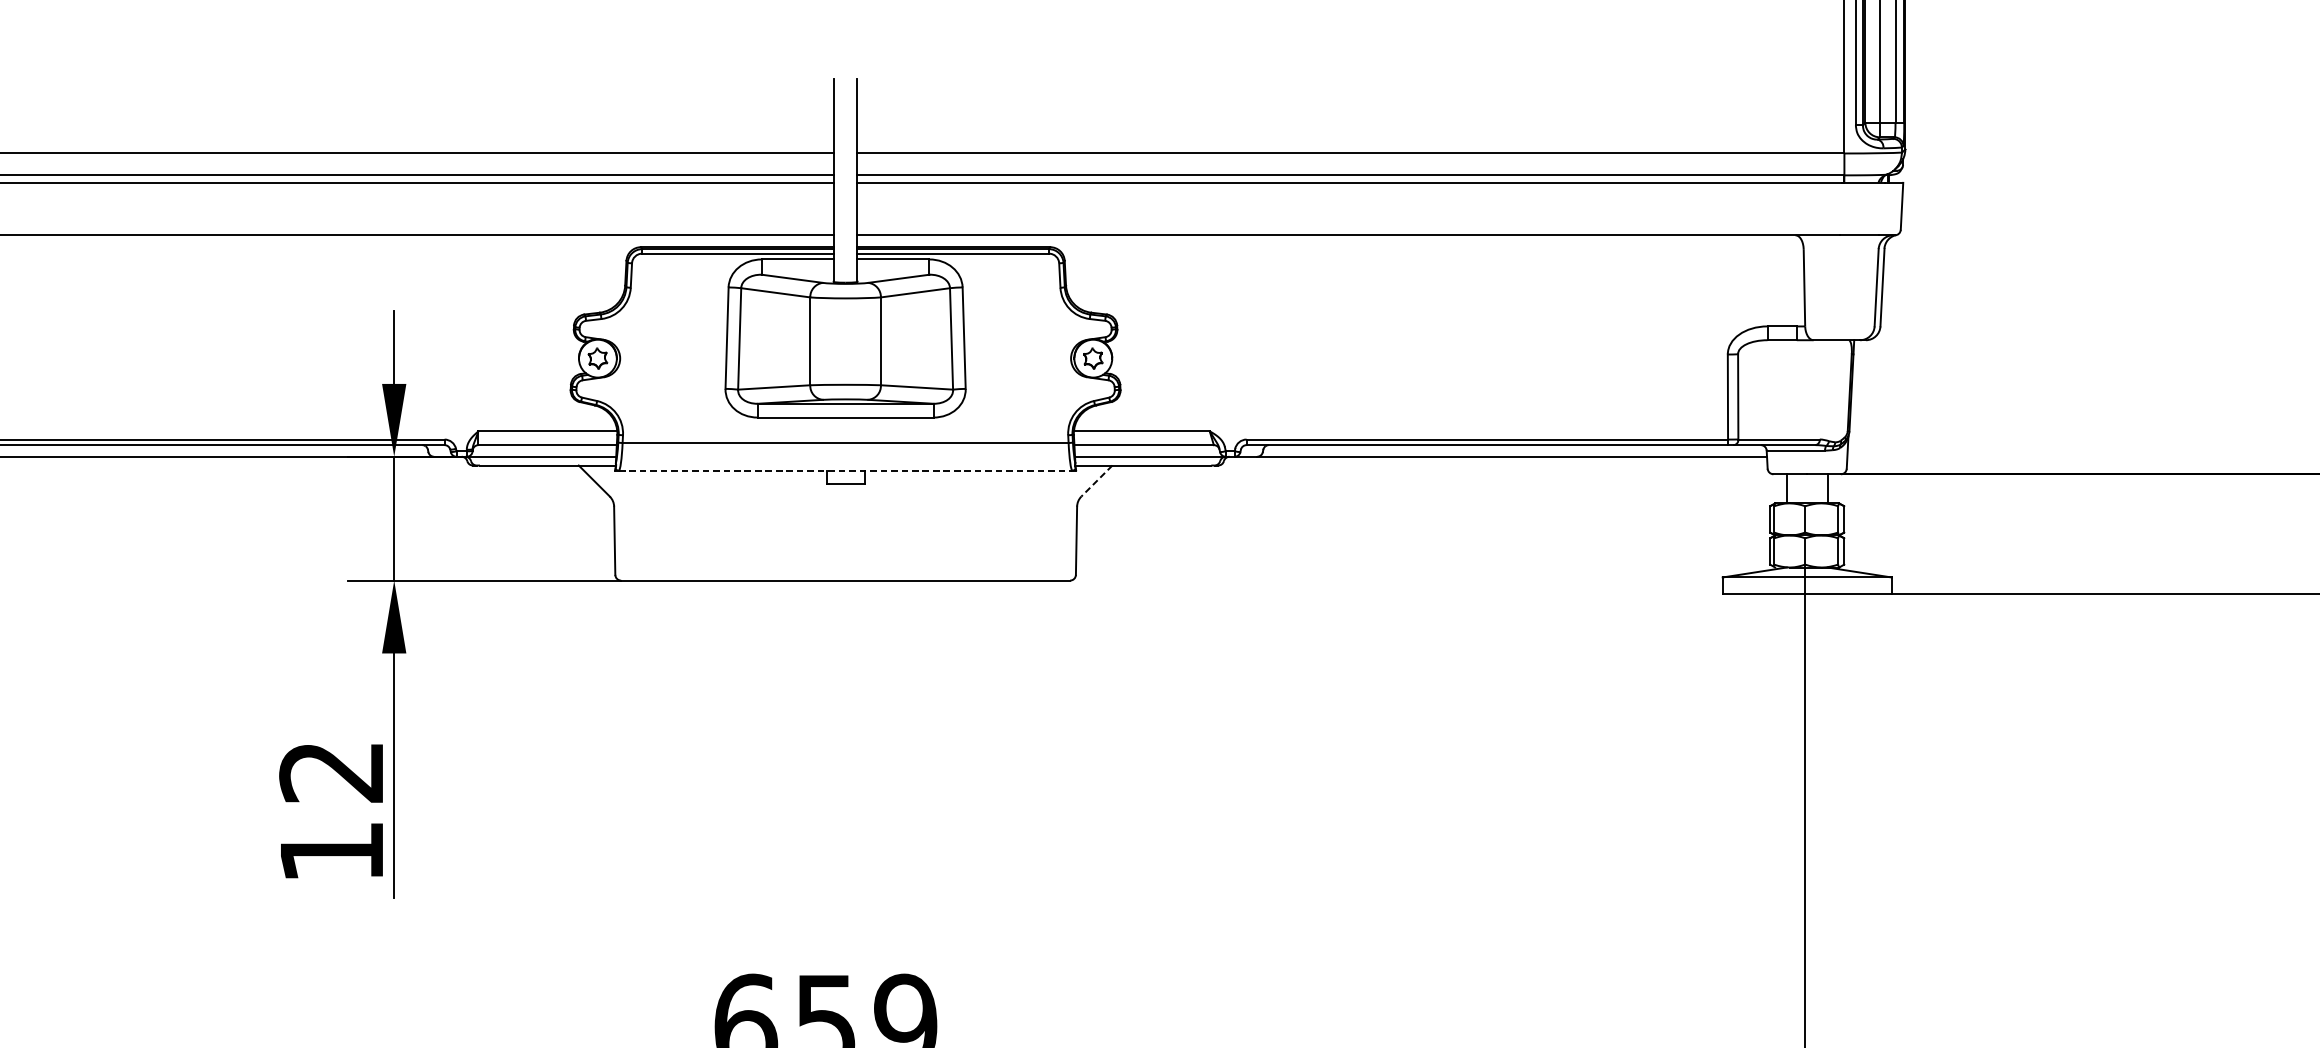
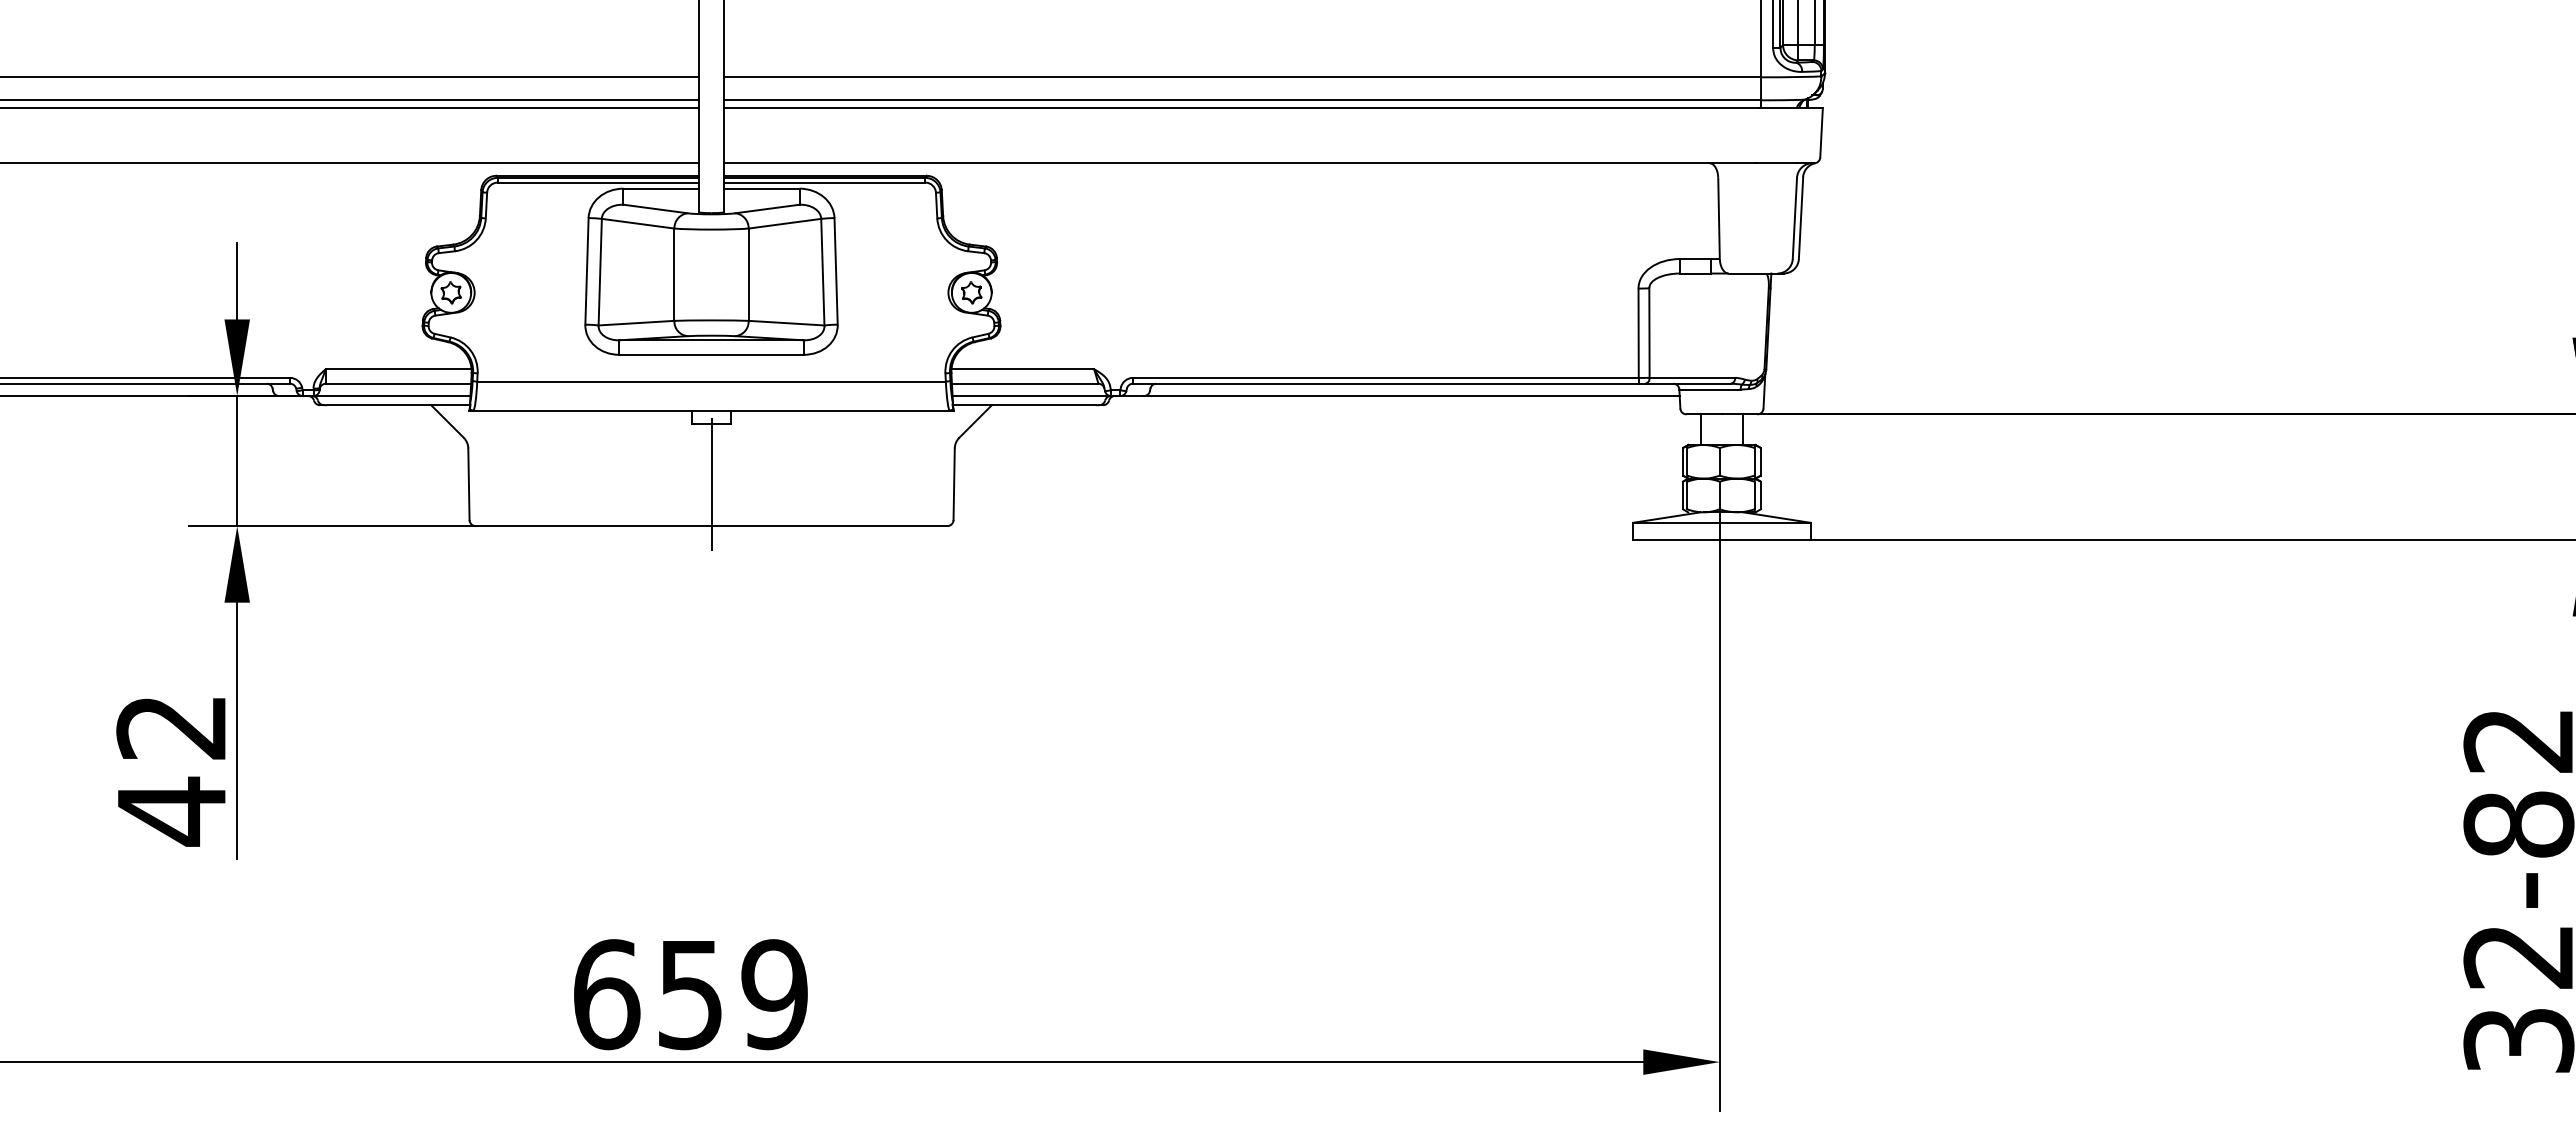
line: (846, 470) -> (712, 410), dashed -> solid
line: (1096, 481) -> (975, 421), dashed -> solid
line: (845, 540) -> (711, 483), added
text: (331, 852) -> (171, 811), 12 -> 42

